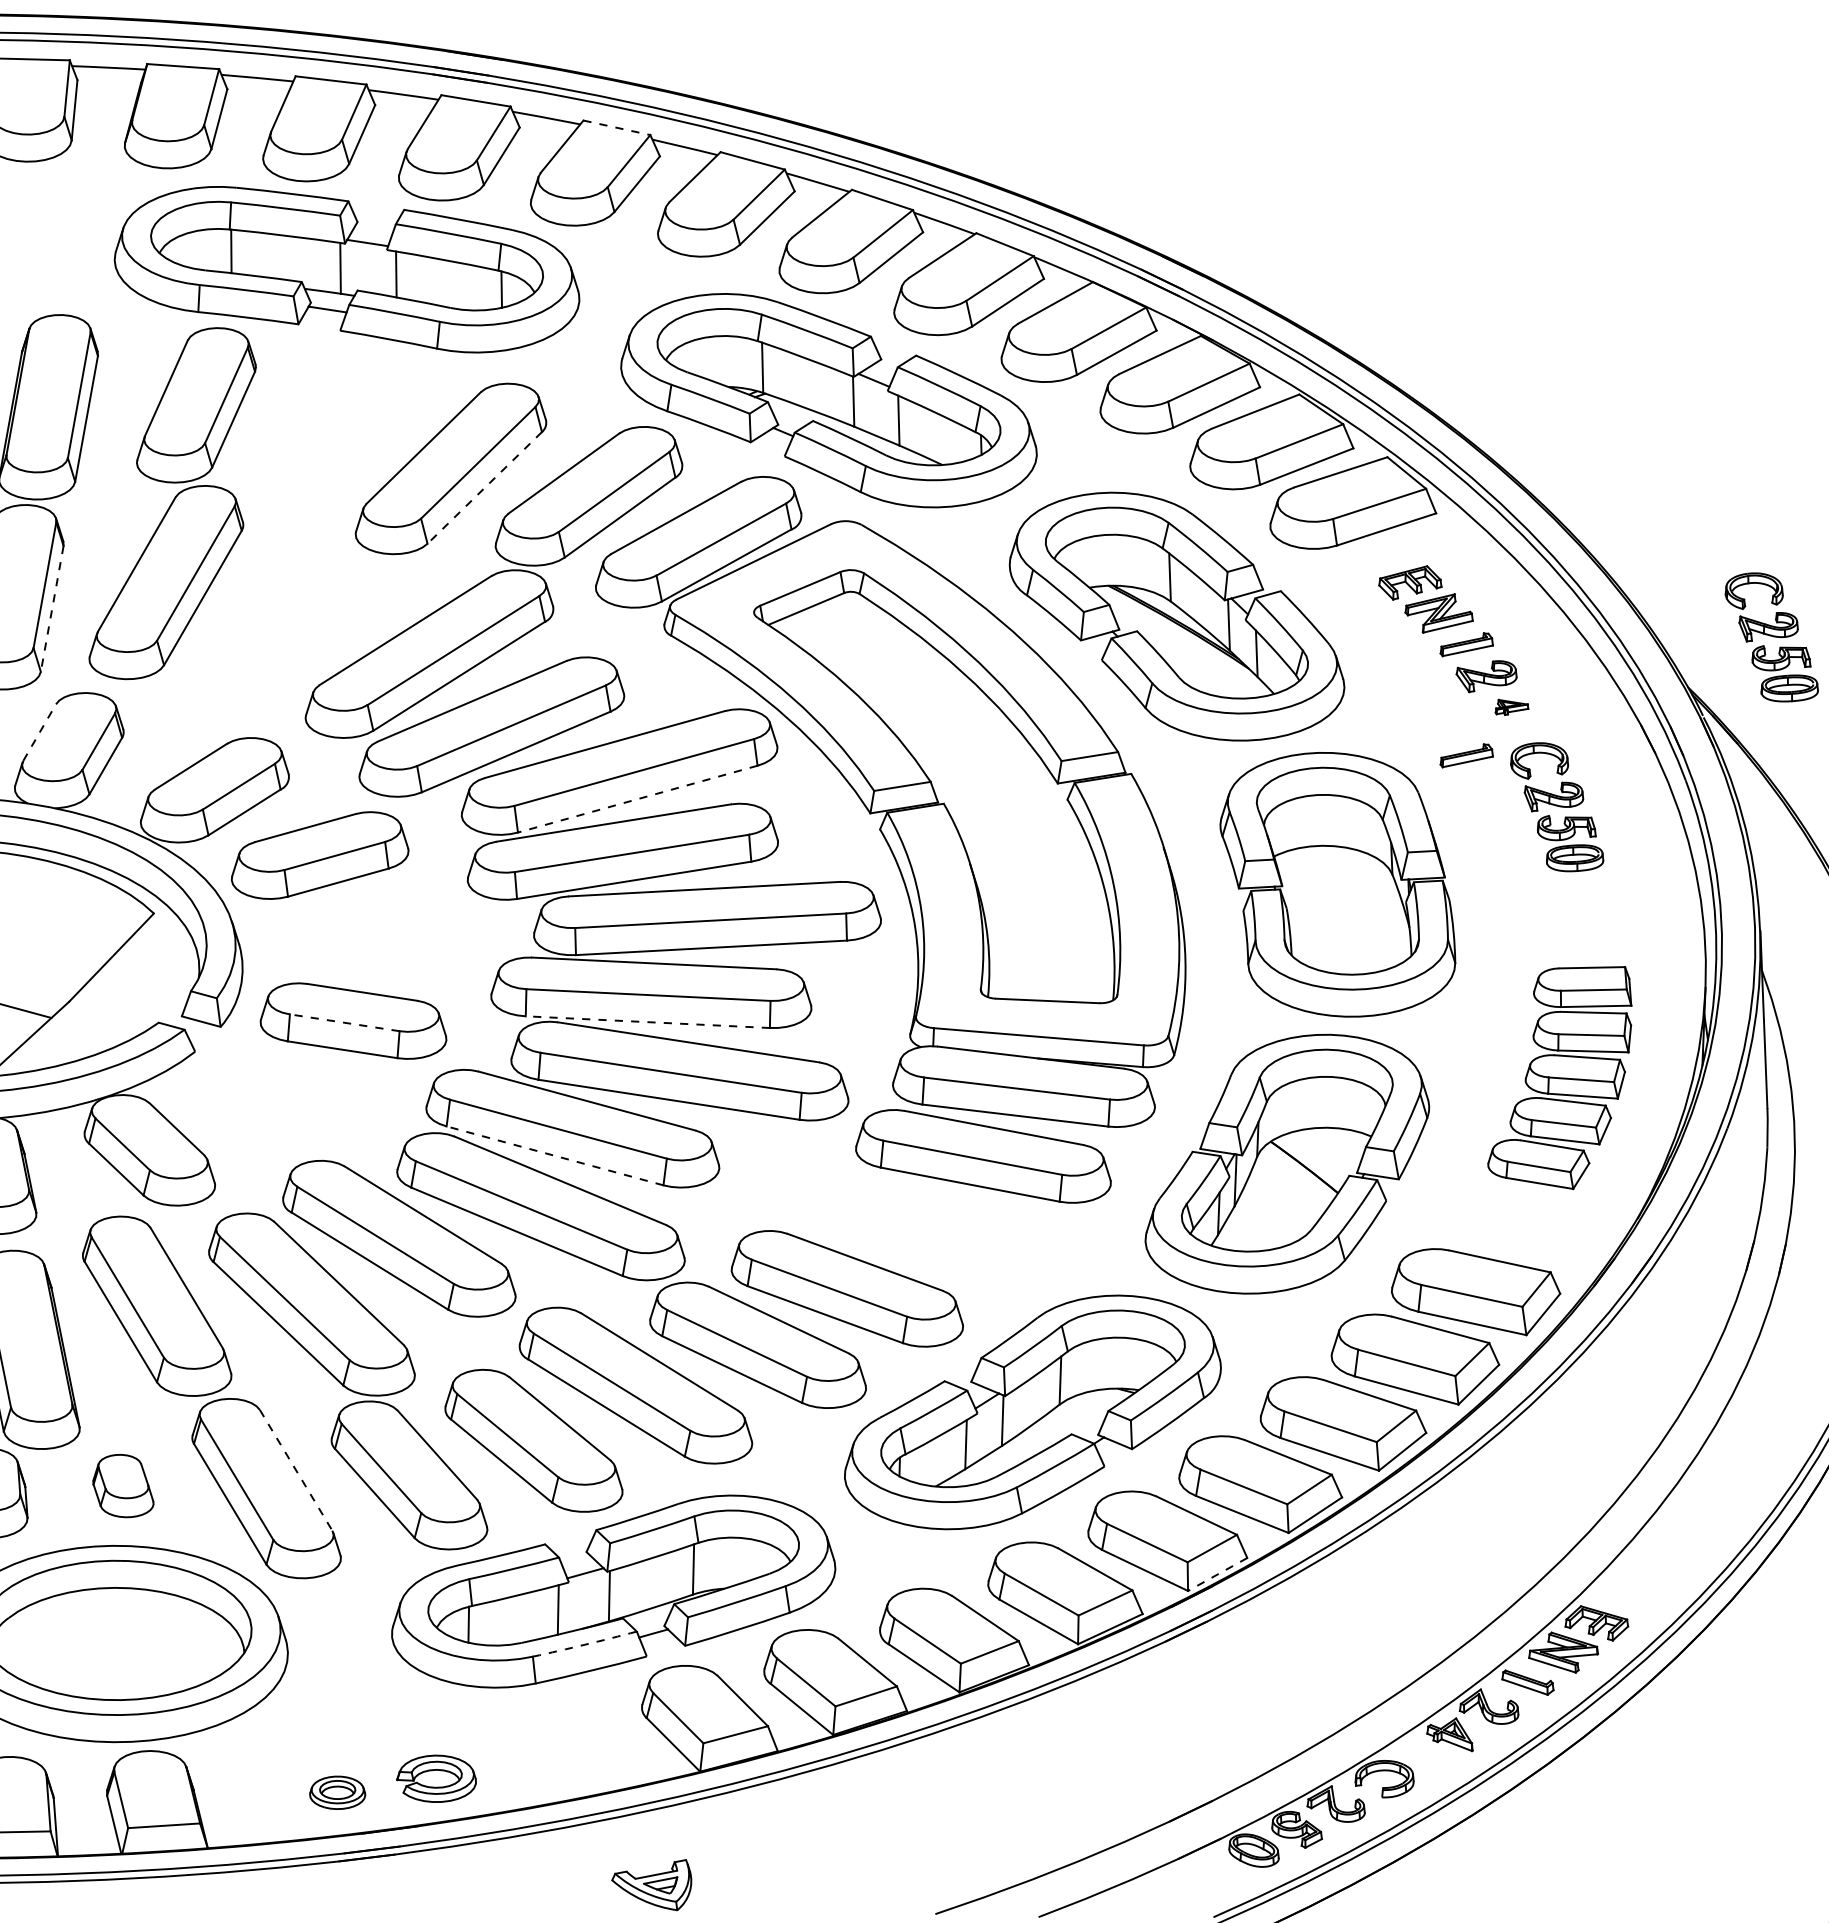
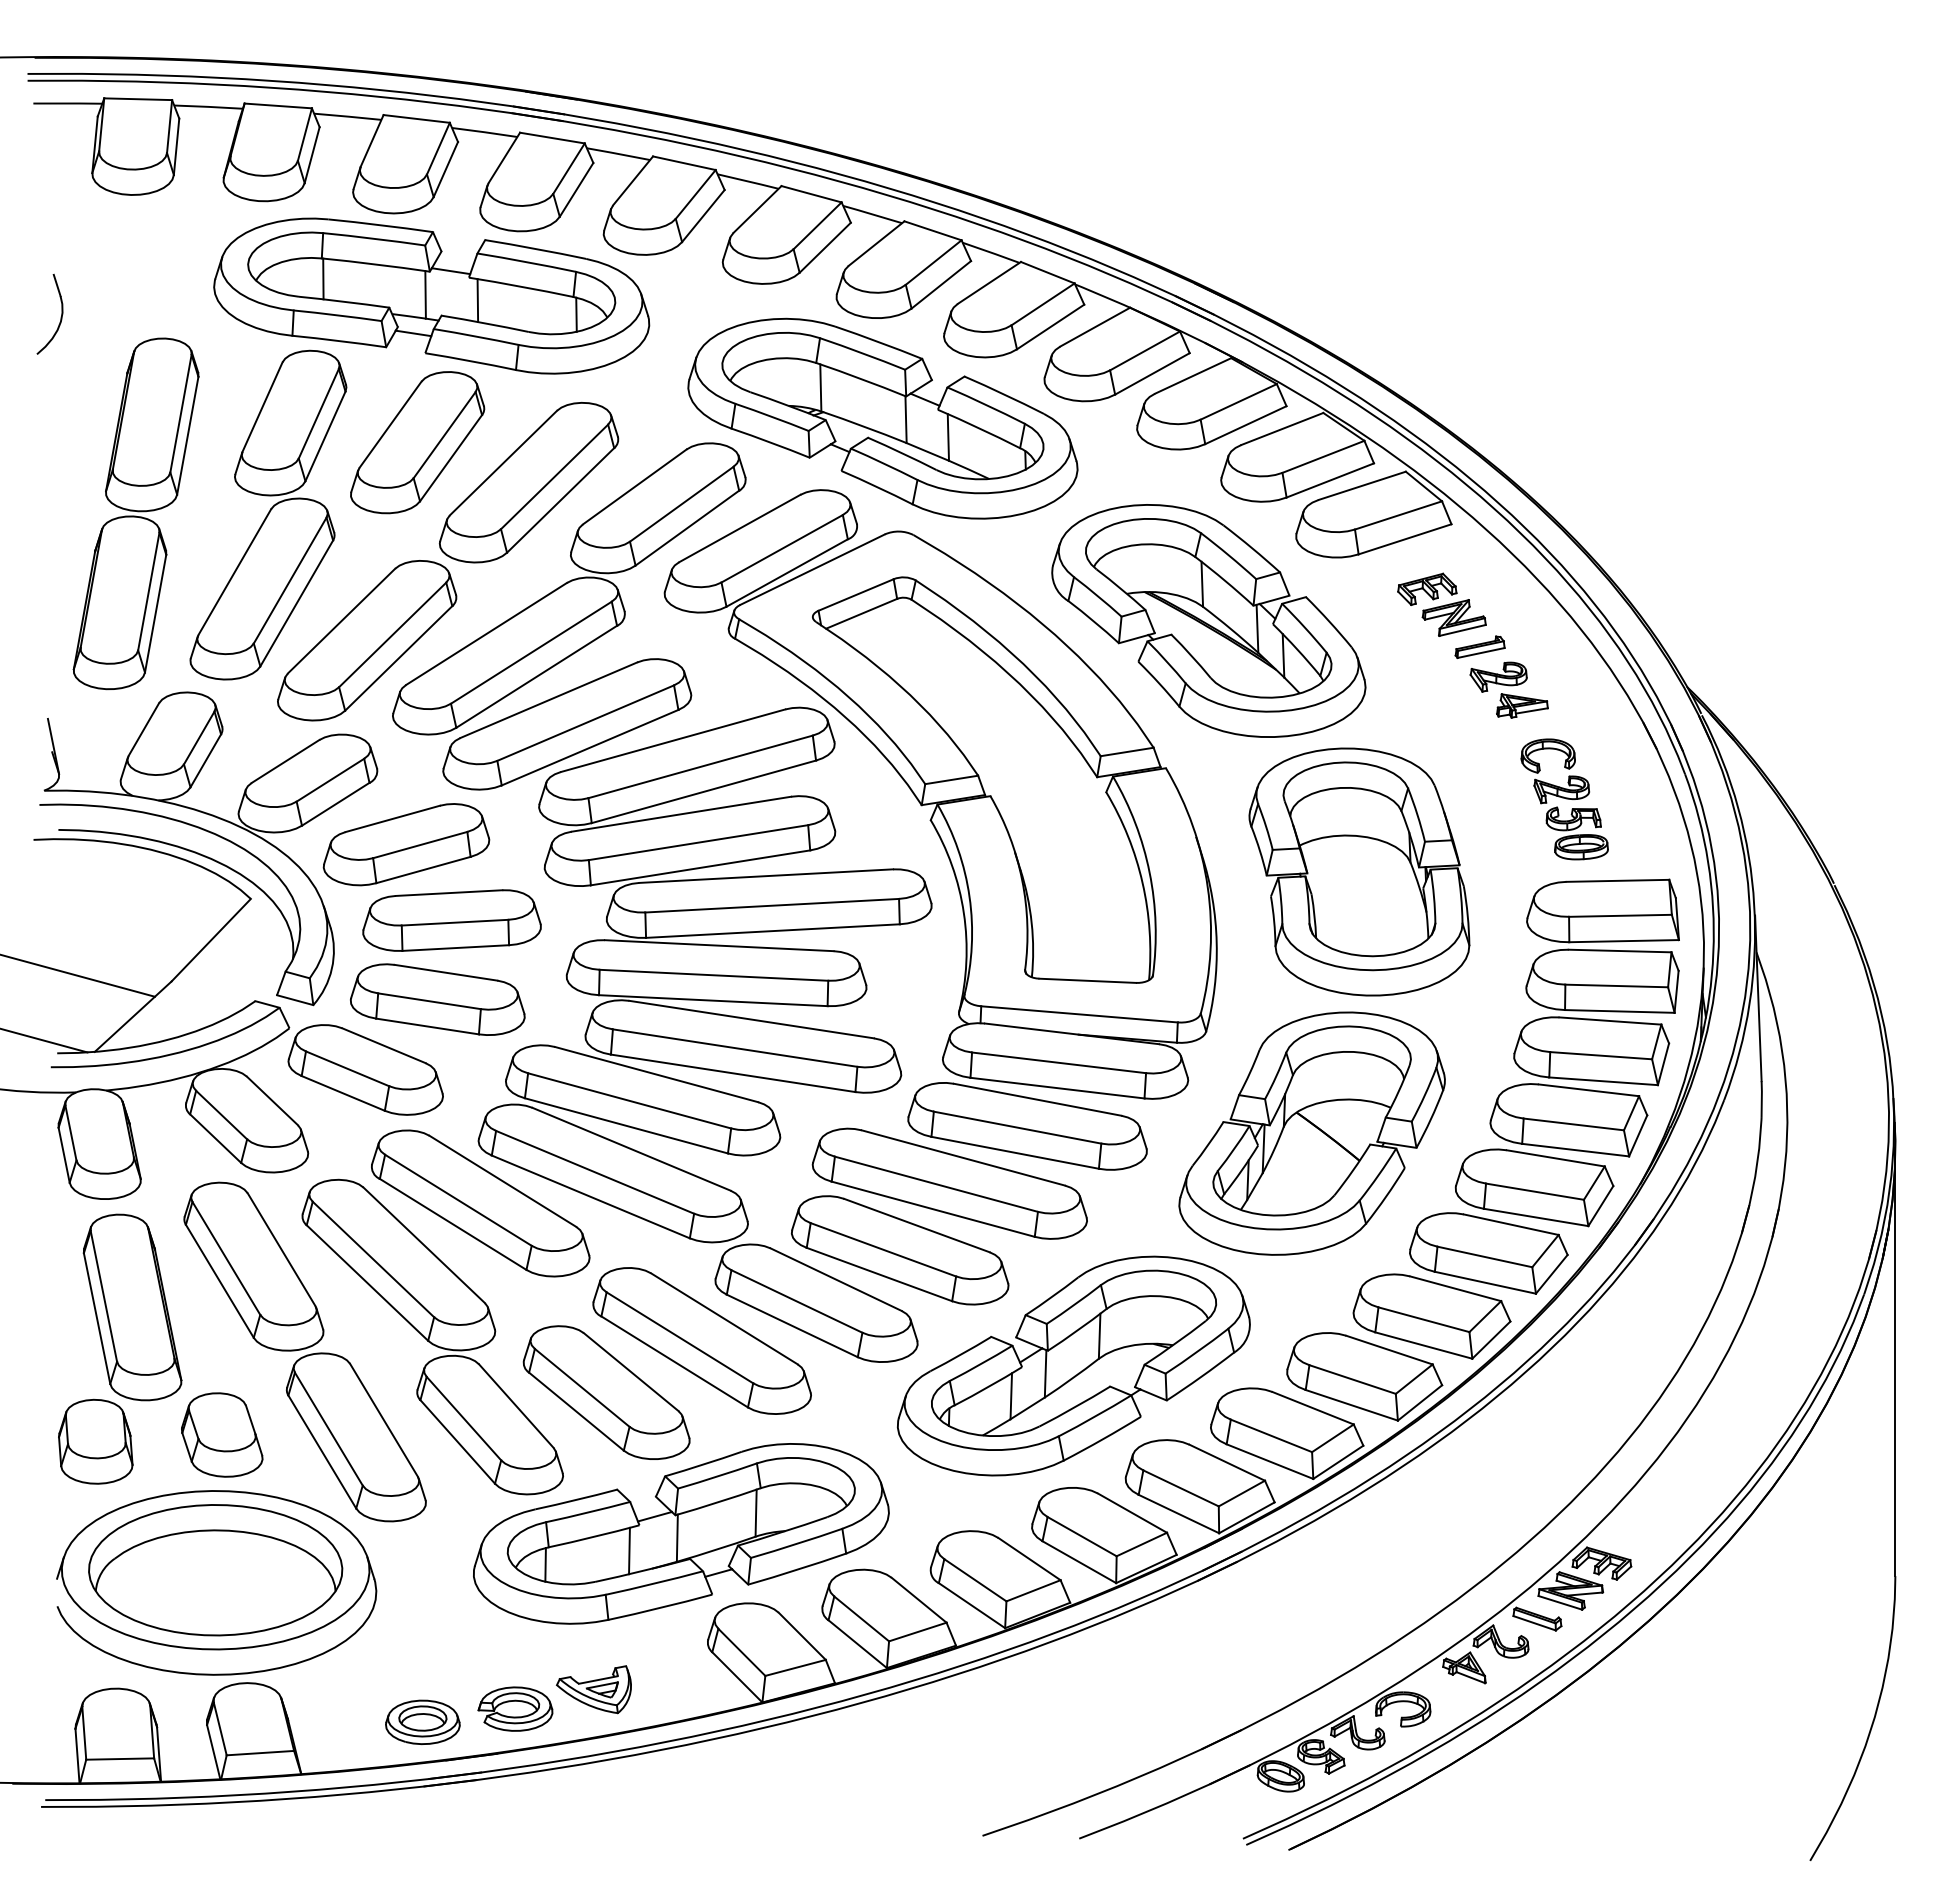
line: (617, 128) -> (684, 163), dashed -> solid
part: (331, 426) -> (417, 442), added
line: (484, 487) -> (560, 500), dashed -> solid
line: (52, 608) -> (155, 613), dashed -> solid
part: (278, 637) -> (367, 640), added
part: (1771, 637) -> (1765, 640), removed
part: (1512, 706) -> (1522, 705), size x1.67
line: (39, 732) -> (143, 729), dashed -> solid
part: (1466, 754) -> (1479, 750), removed
line: (637, 798) -> (703, 791), dashed -> solid
part: (368, 936) -> (451, 920), added
line: (646, 1021) -> (712, 1000), dashed -> solid
line: (344, 1023) -> (429, 1001), dashed -> solid
part: (1559, 1077) -> (1566, 1052), size x1.67
part: (276, 1095) -> (365, 1069), added
line: (554, 1155) -> (625, 1125), dashed -> solid
part: (900, 1217) -> (949, 1183), added
line: (296, 1470) -> (384, 1420), dashed -> solid
part: (123, 1485) -> (222, 1434), size x1.43
line: (1217, 1574) -> (1246, 1517), dashed -> solid
arc: (585, 1644) -> (654, 1583), dashed -> solid
part: (337, 1792) -> (422, 1721), size x1.43
part: (651, 1884) -> (593, 1689), moved

